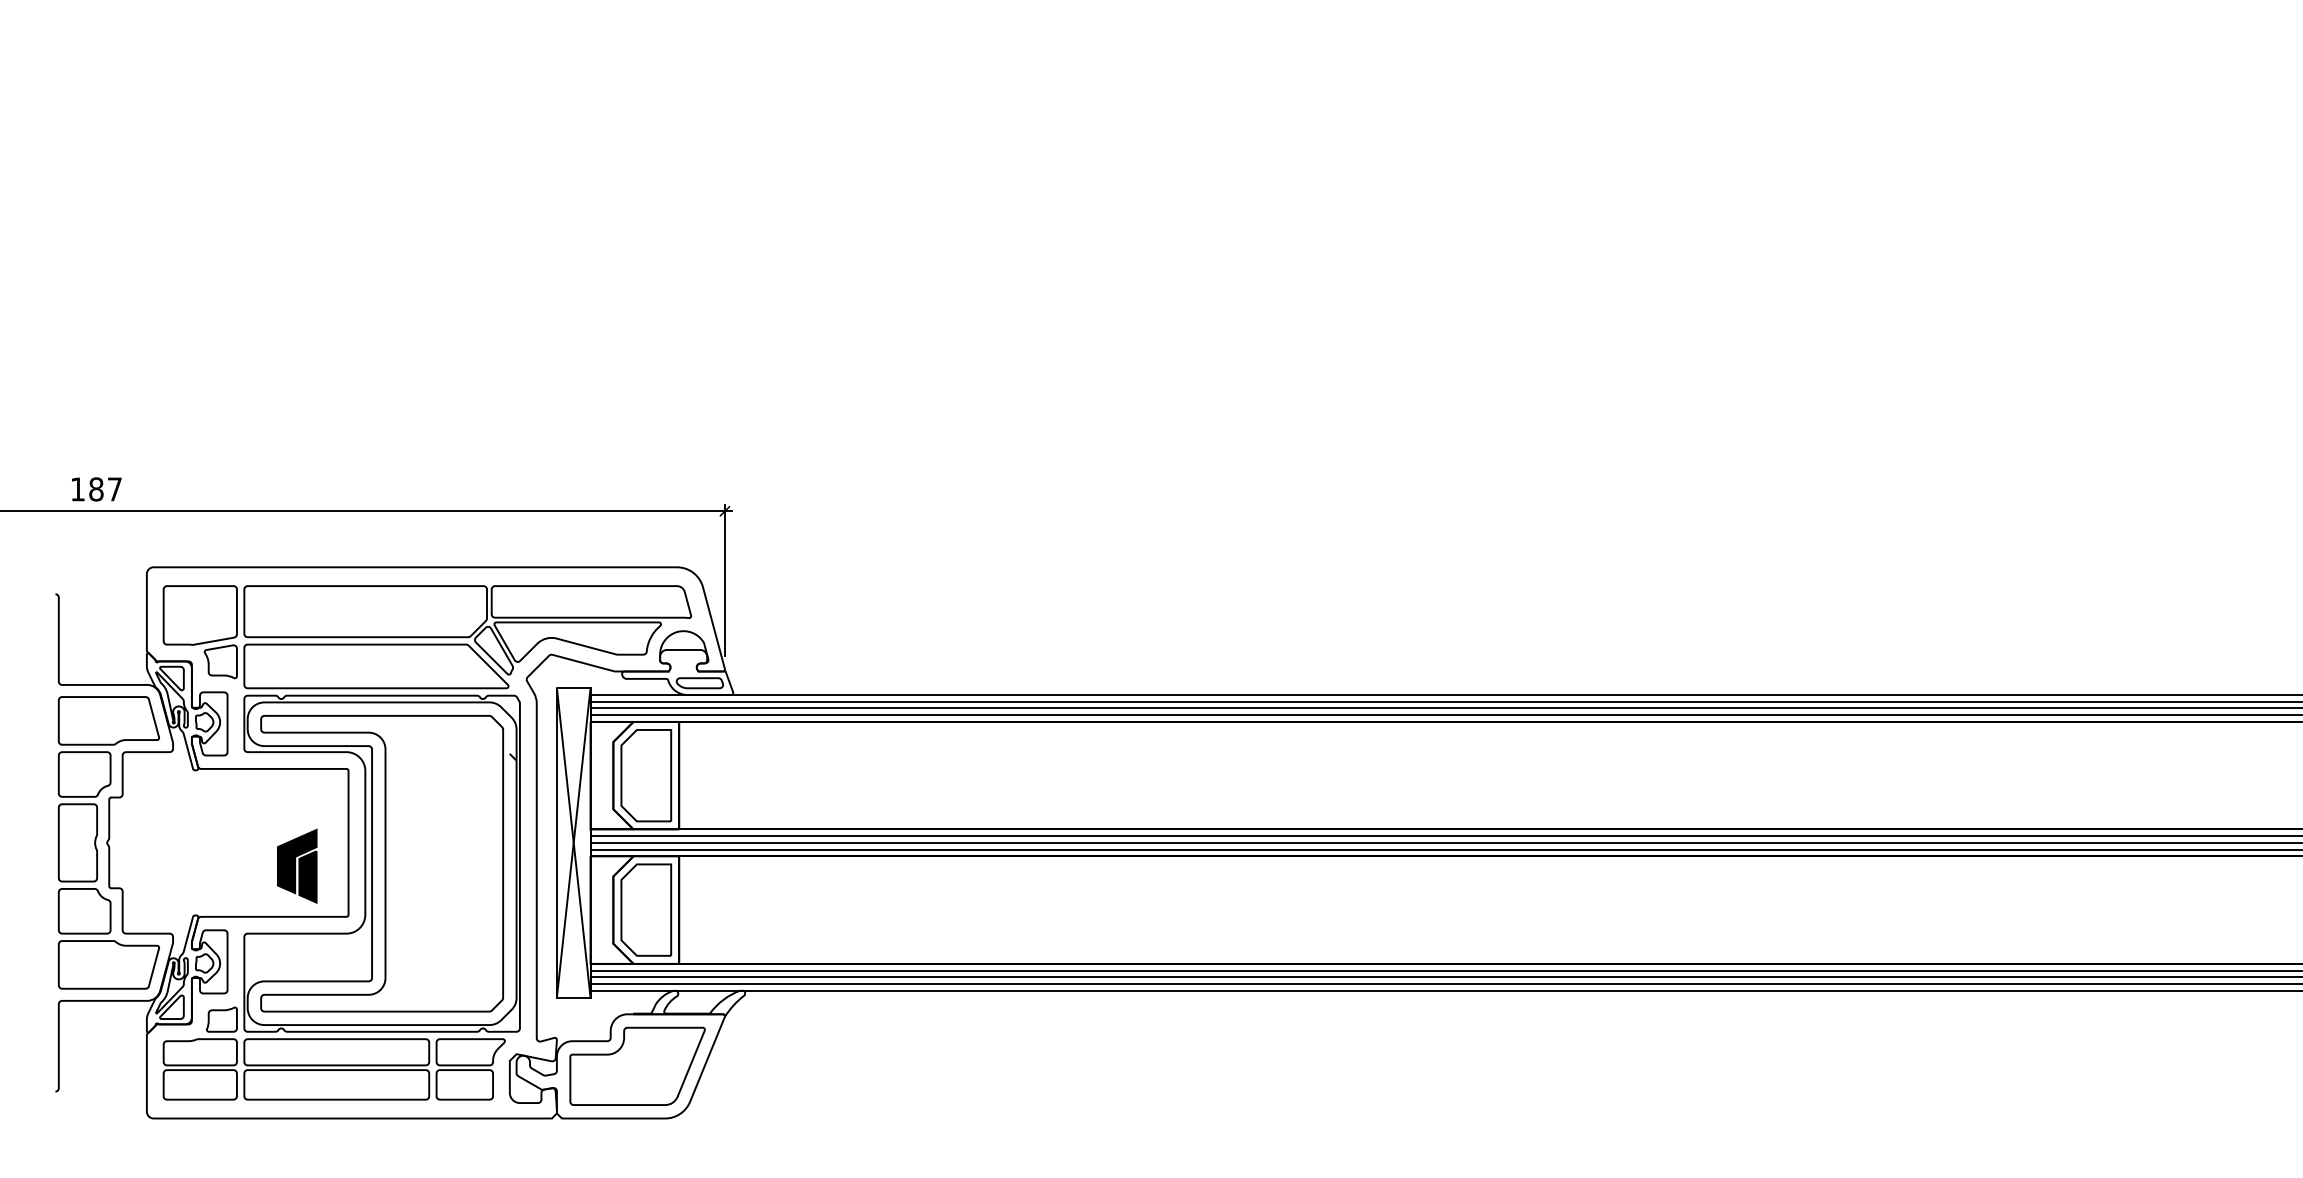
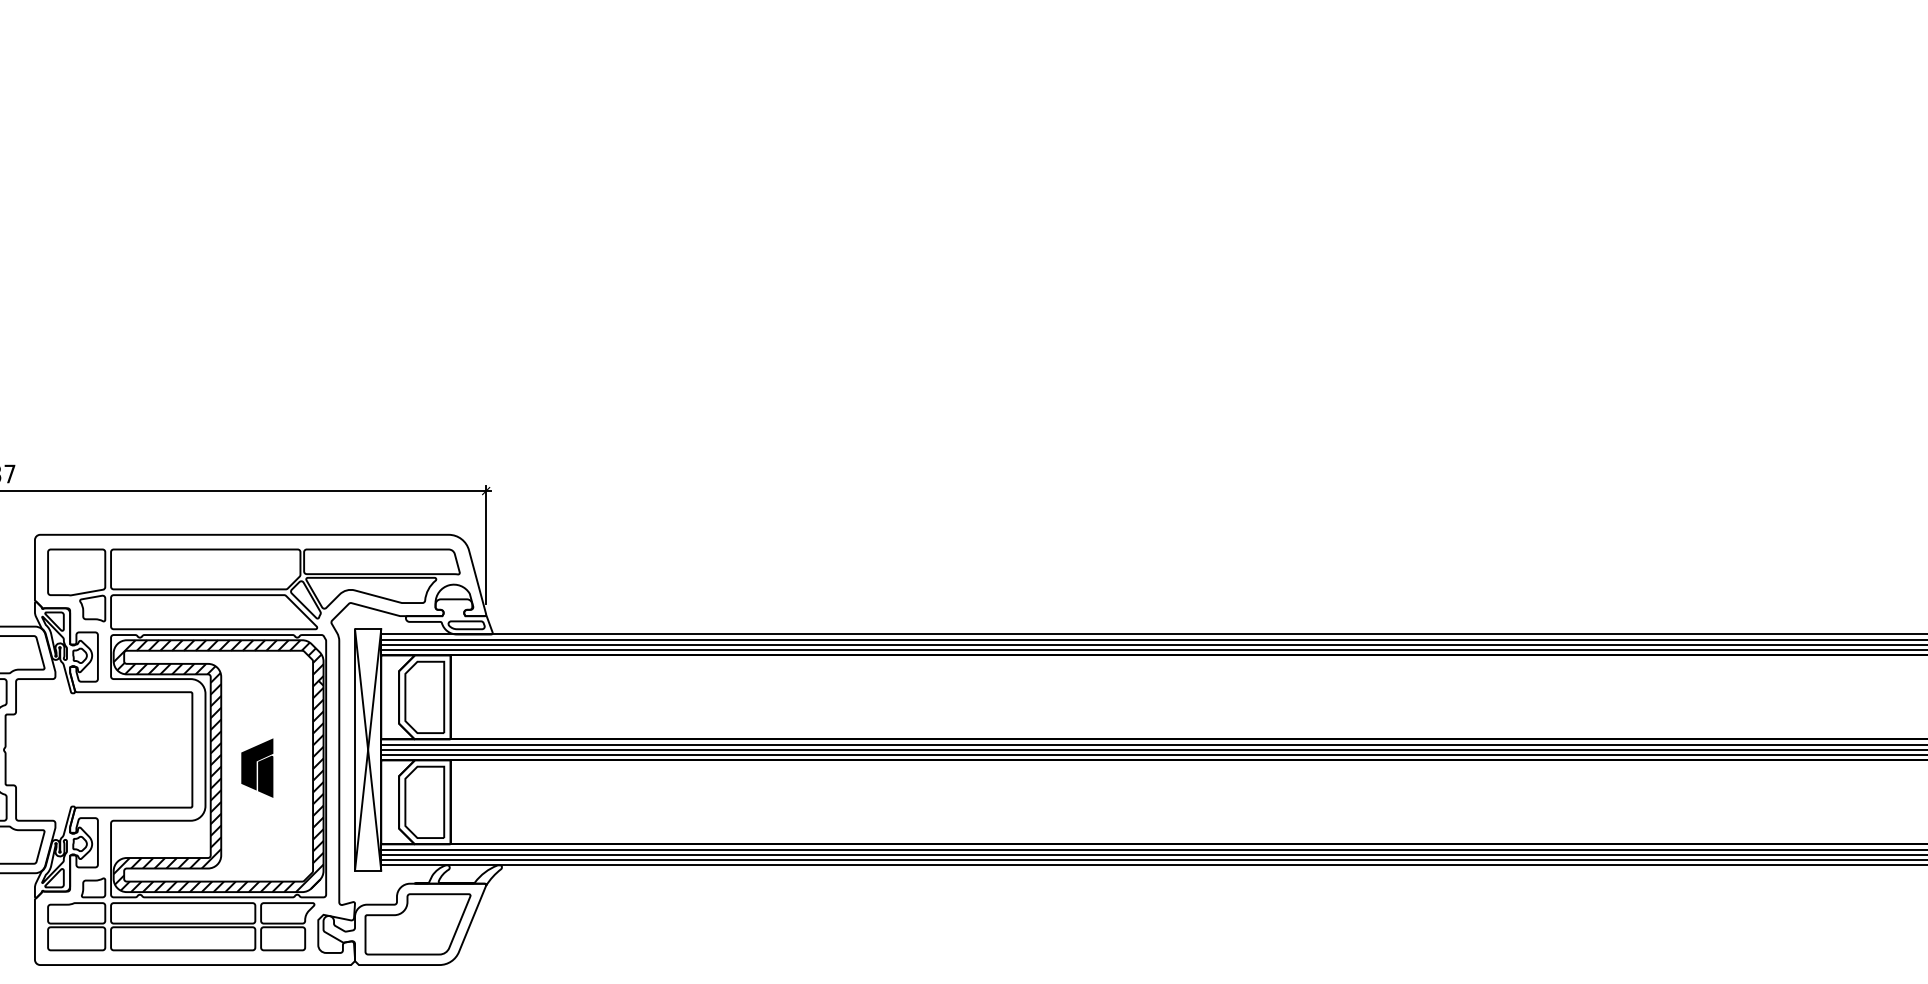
hatch: (382, 864) -> (218, 766), added
part: (297, 865) -> (257, 767), moved

